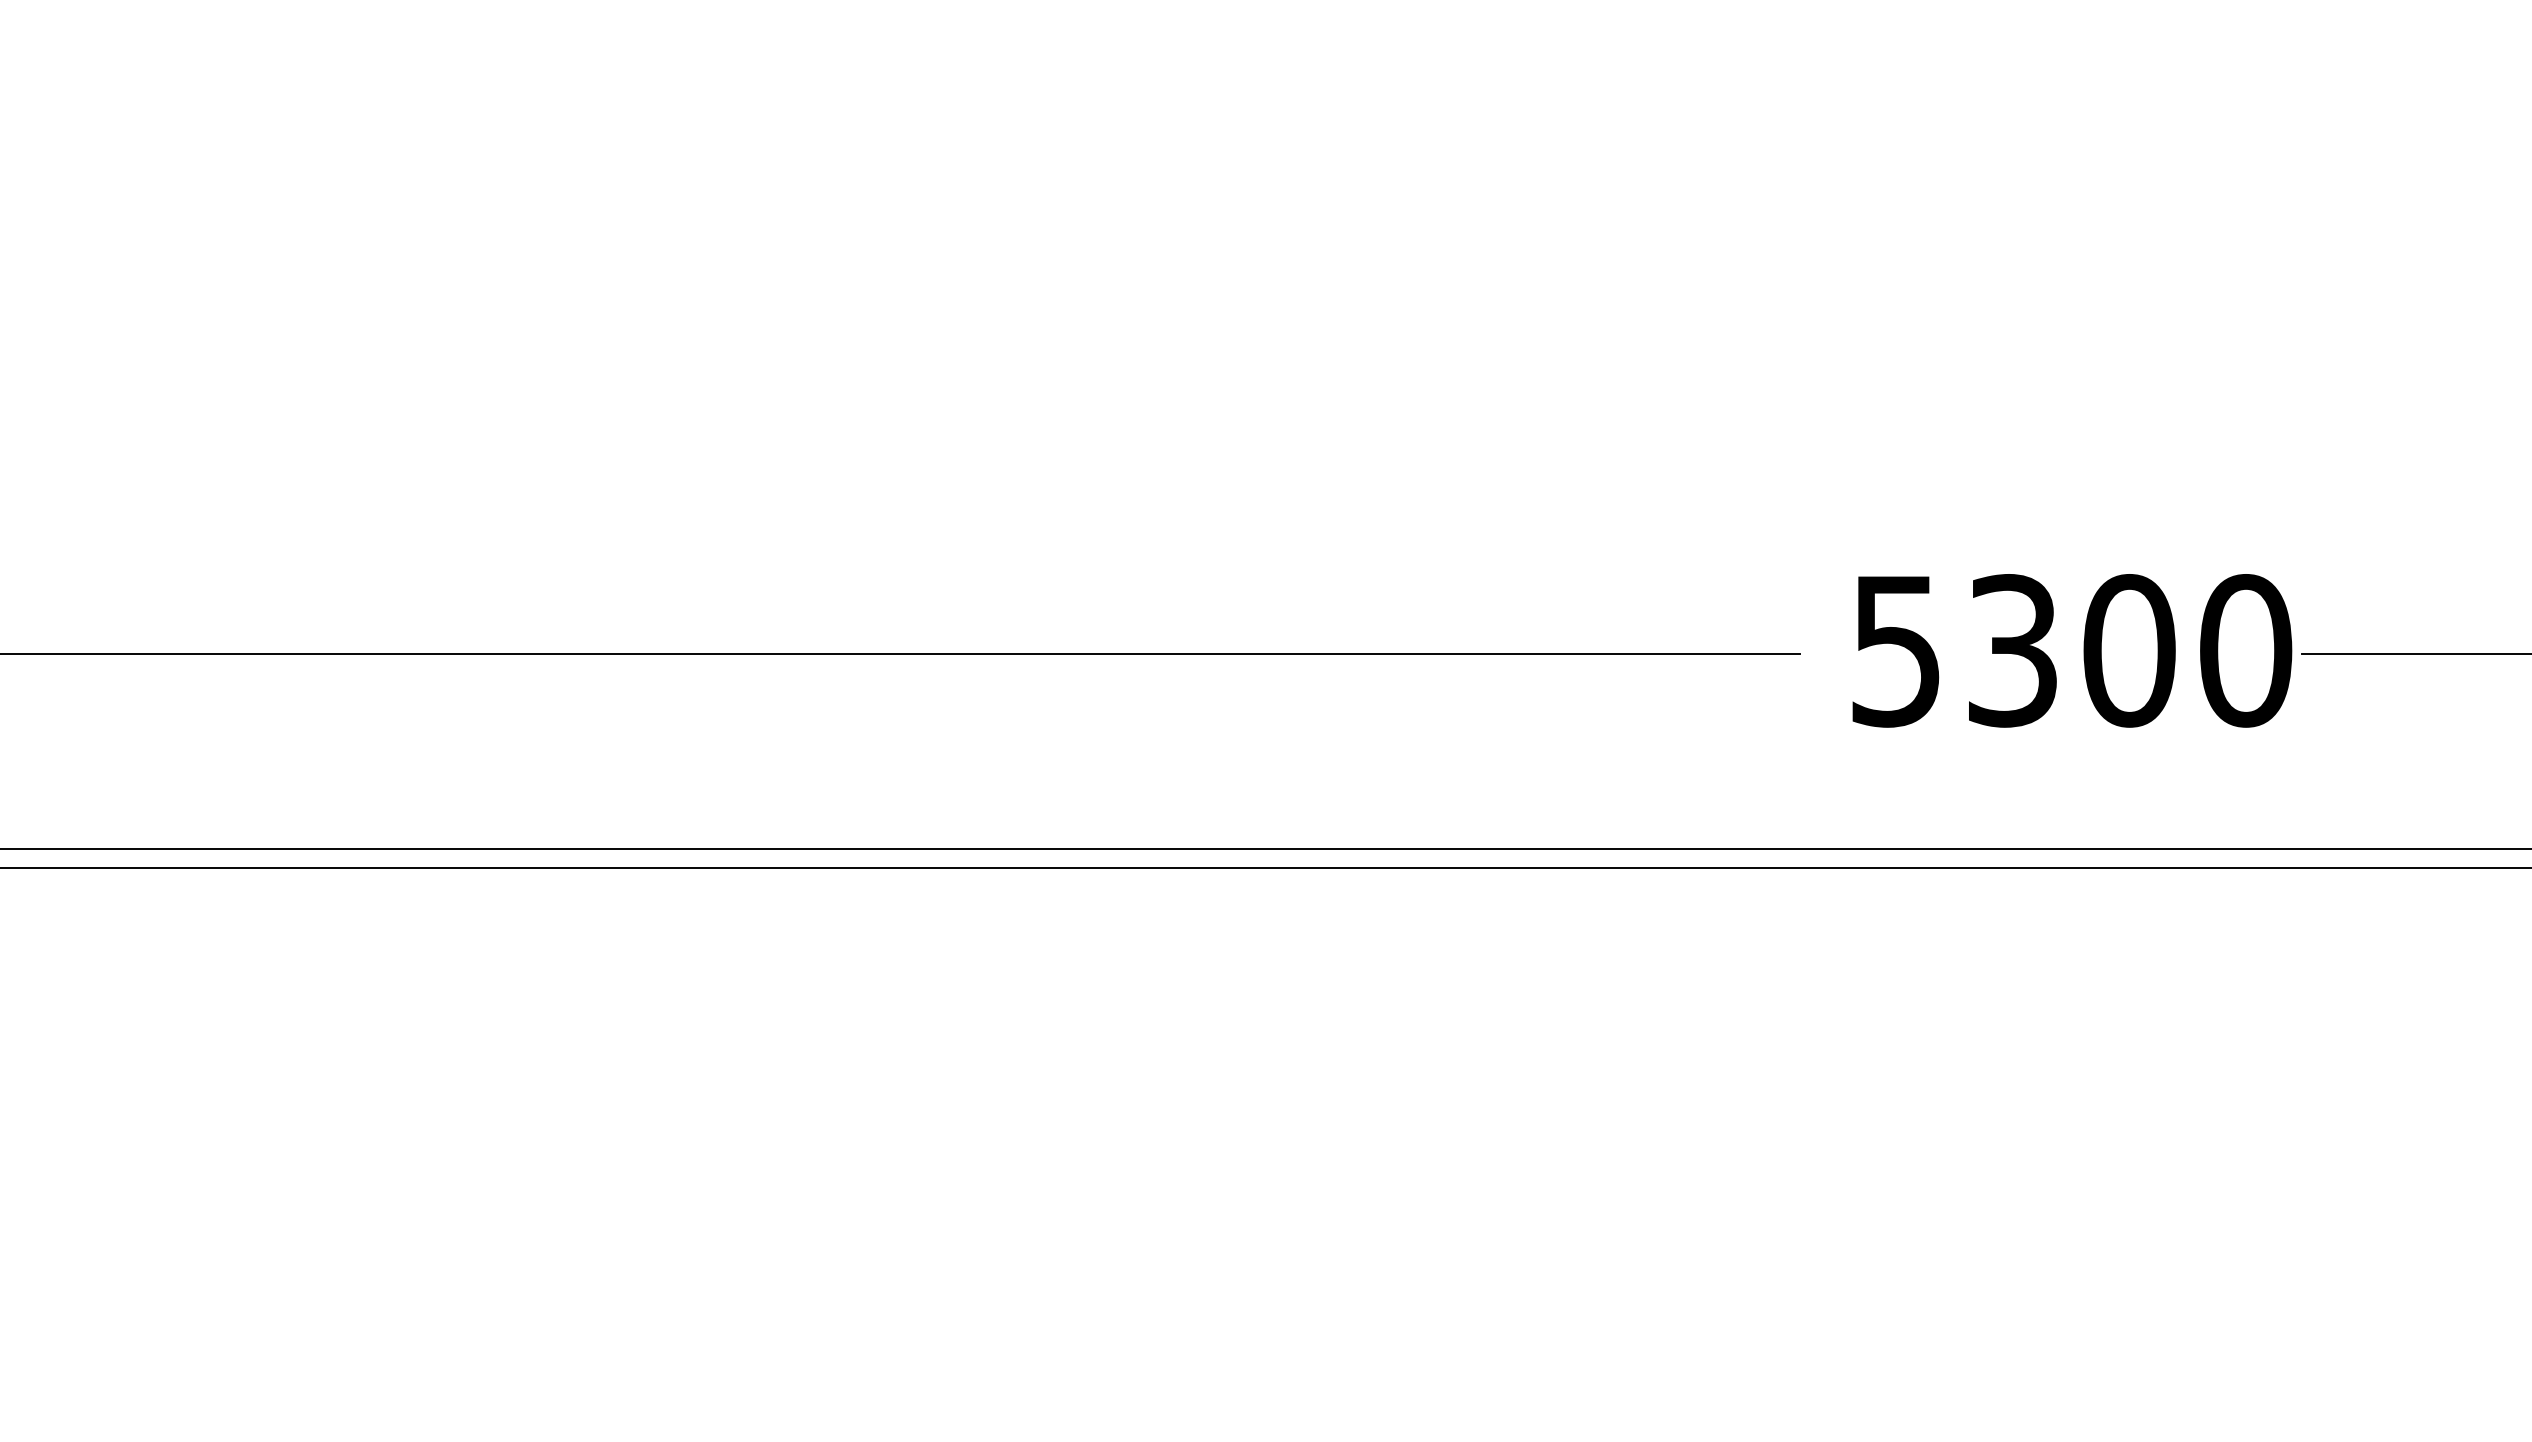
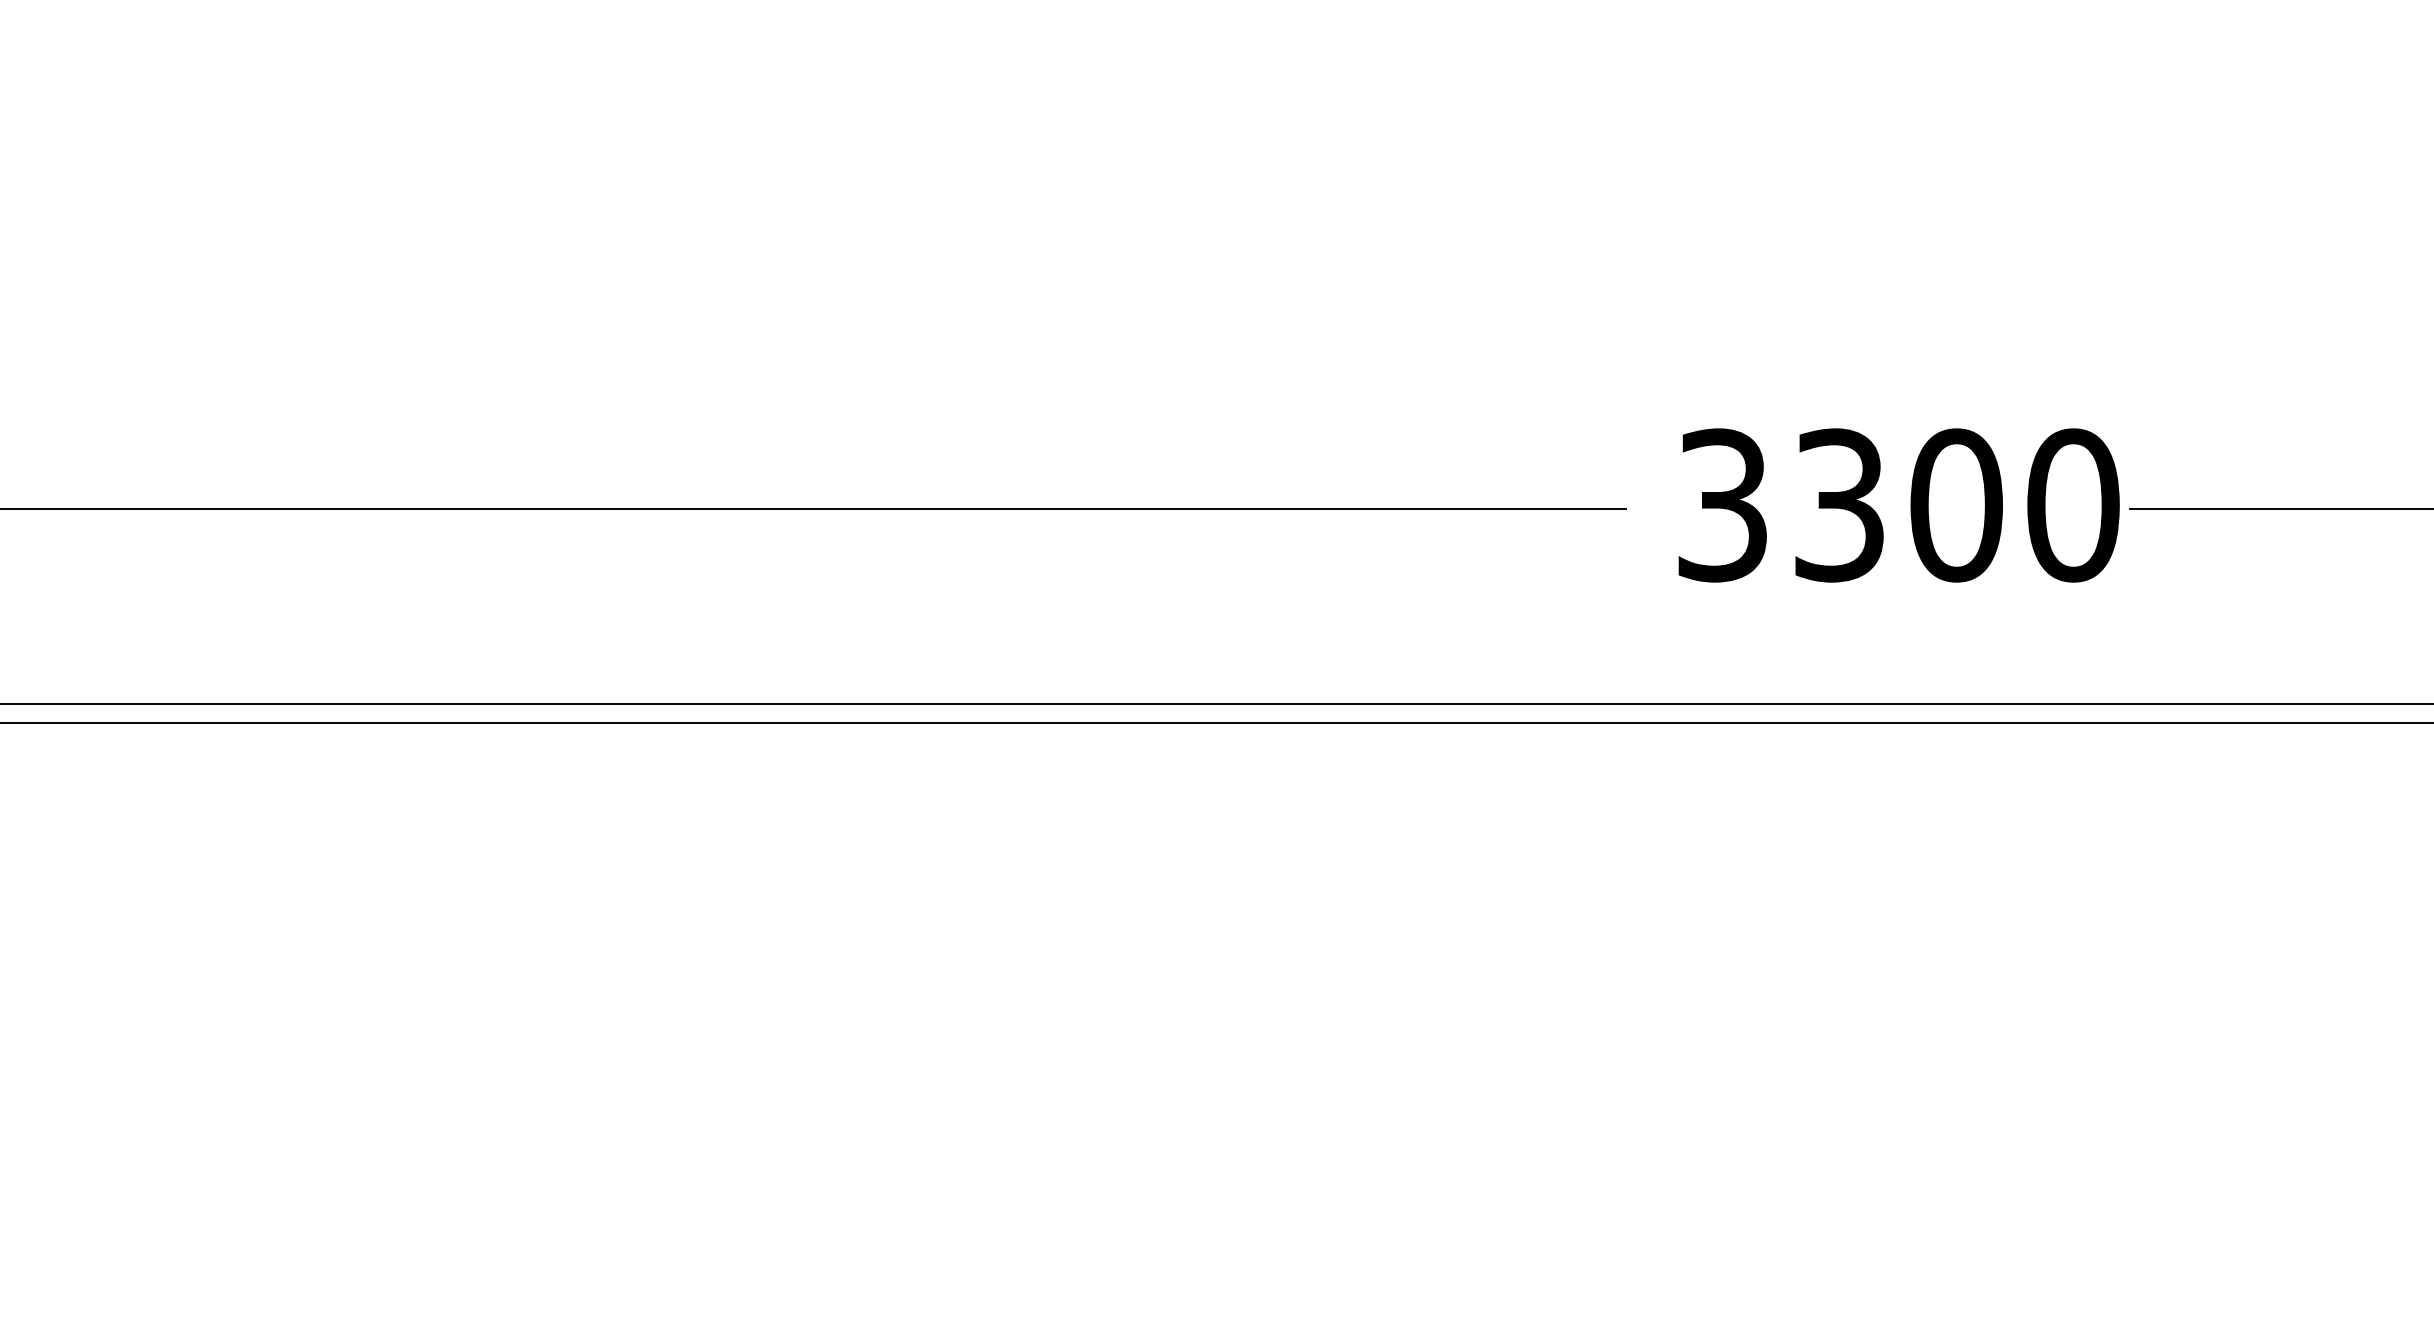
text: (1896, 650) -> (1722, 505), 5300 -> 3300

